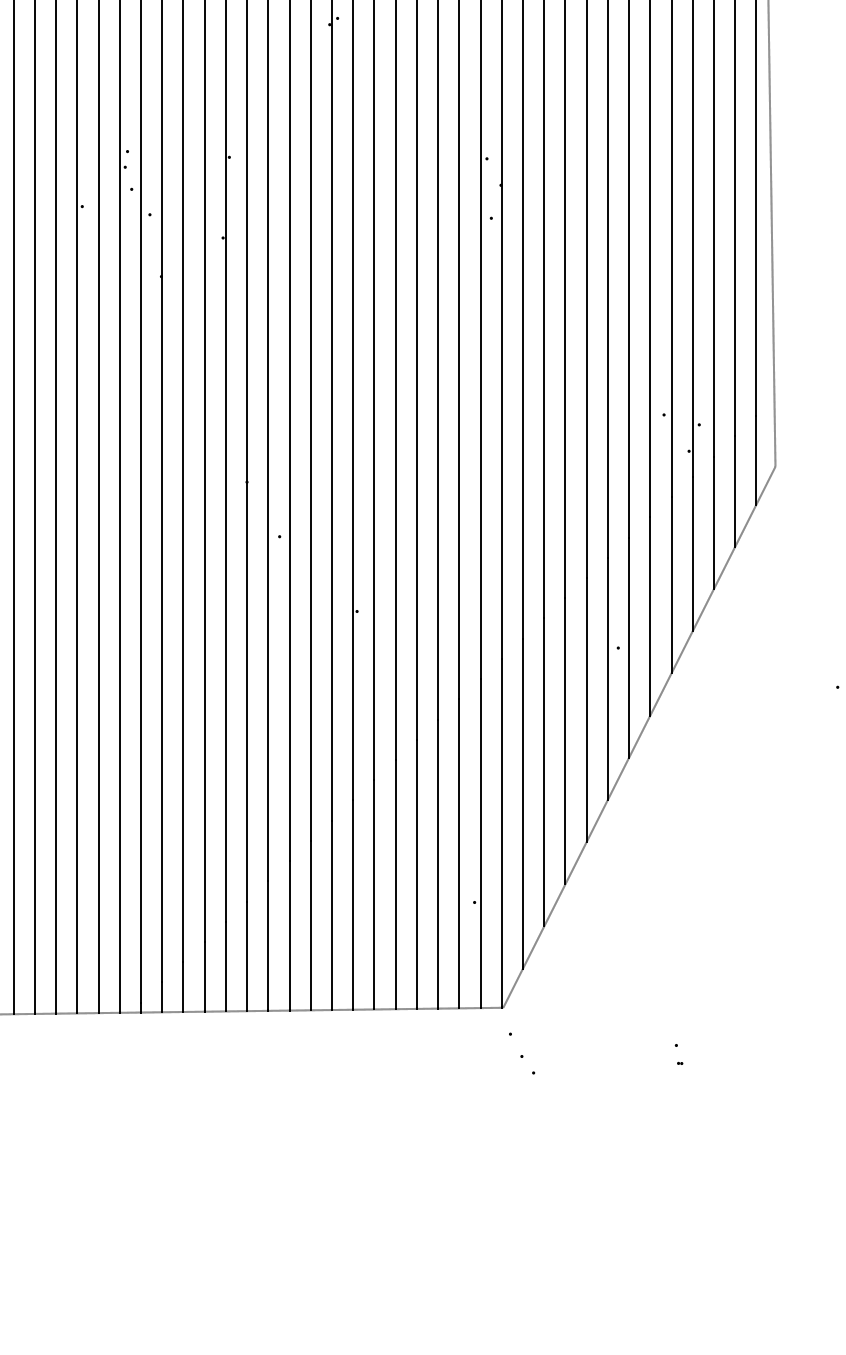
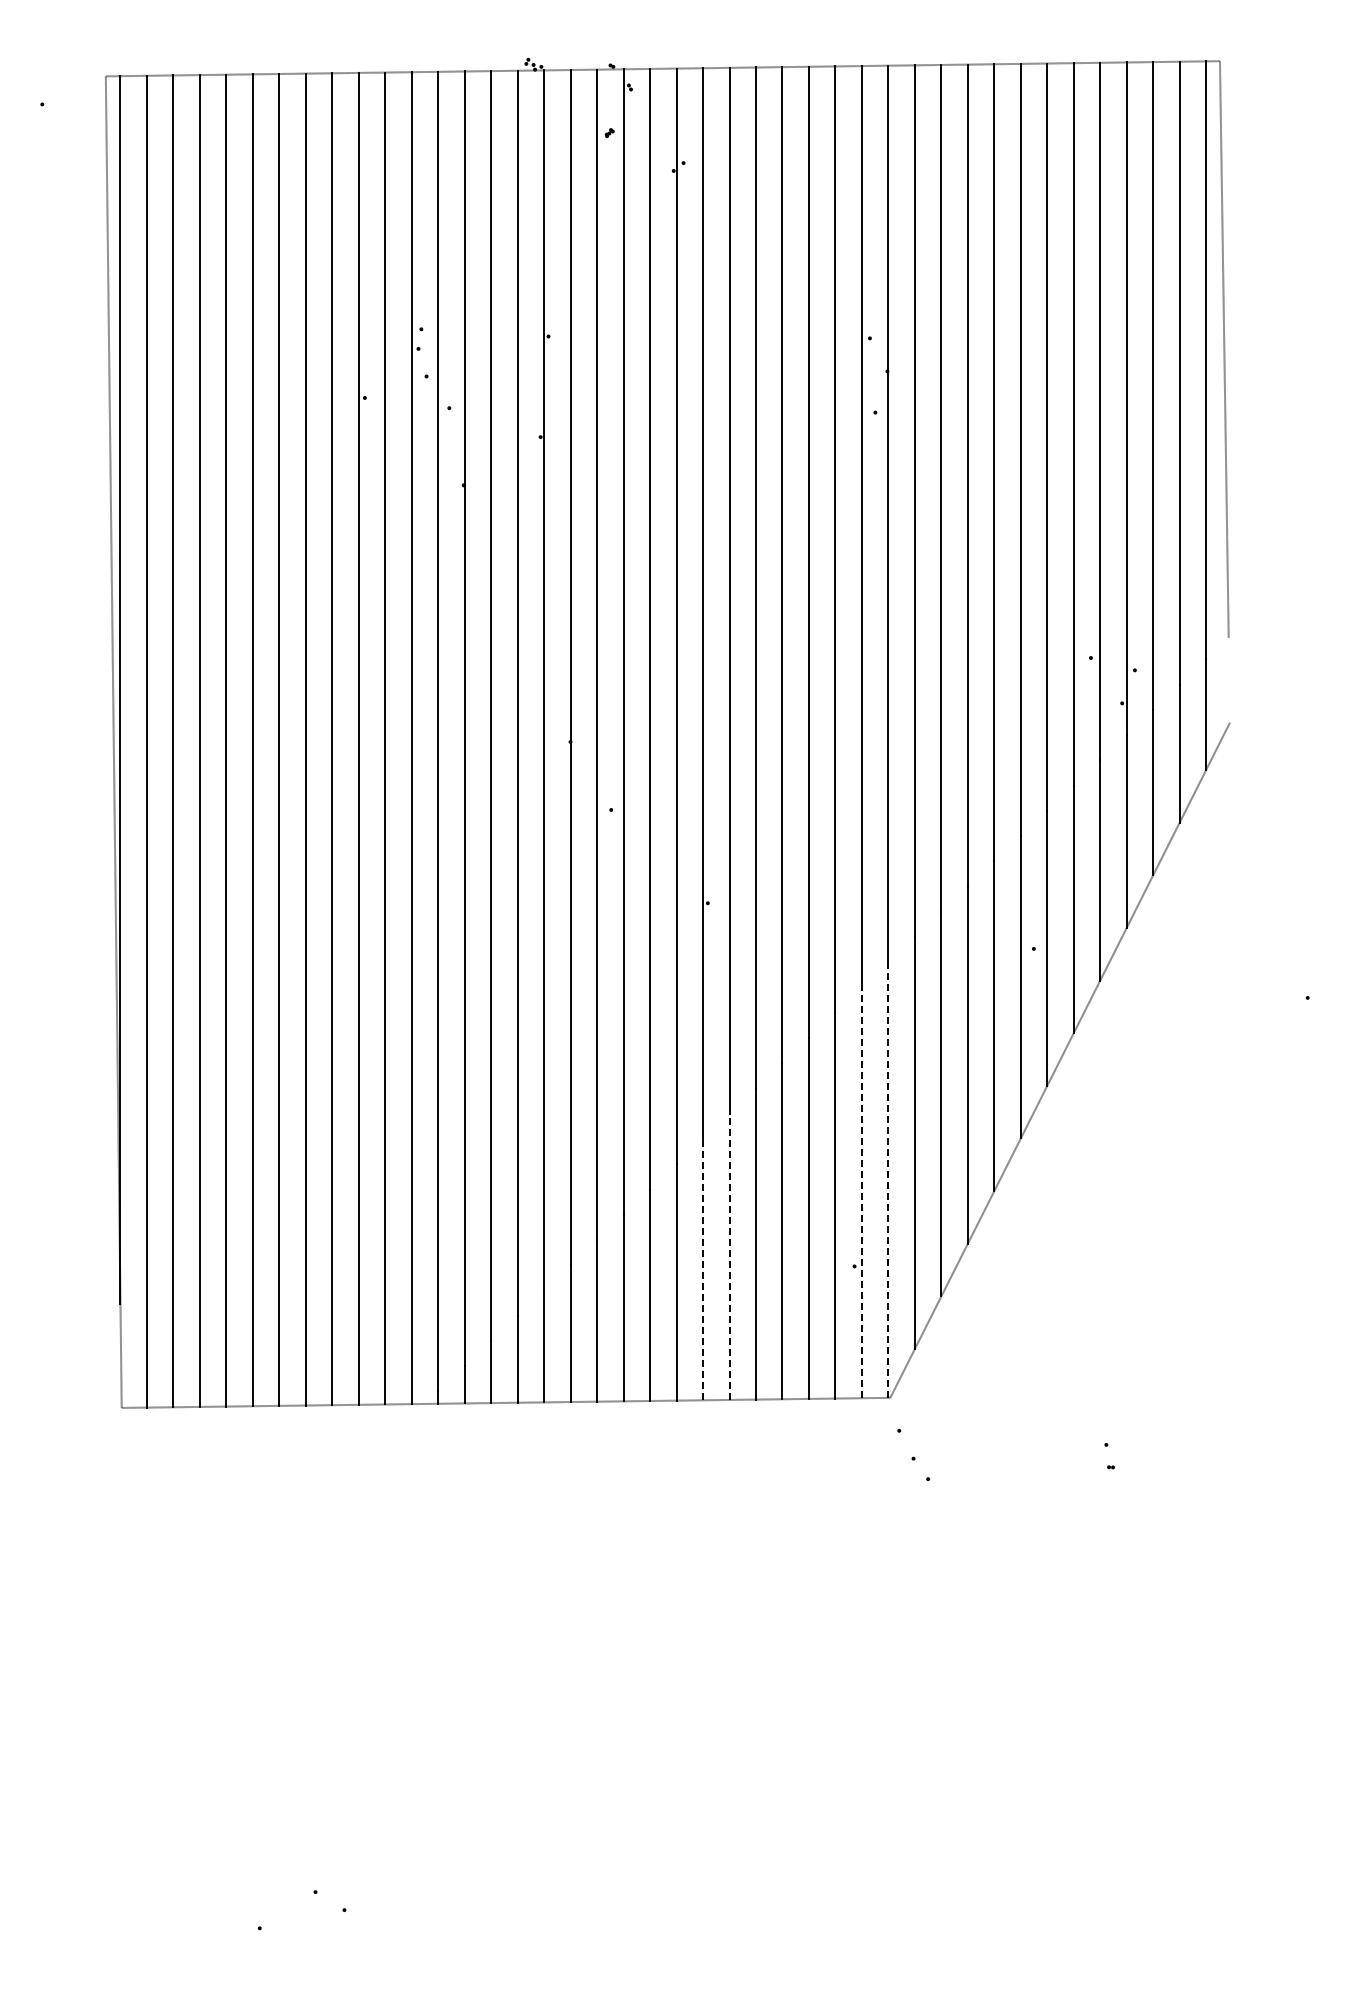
line: (774, 432) -> (1228, 680), removed
line: (501, 833) -> (888, 1180), solid -> dashed
line: (480, 843) -> (861, 1192), solid -> dashed
line: (374, 894) -> (729, 1256), solid -> dashed
line: (353, 904) -> (703, 1269), solid -> dashed

